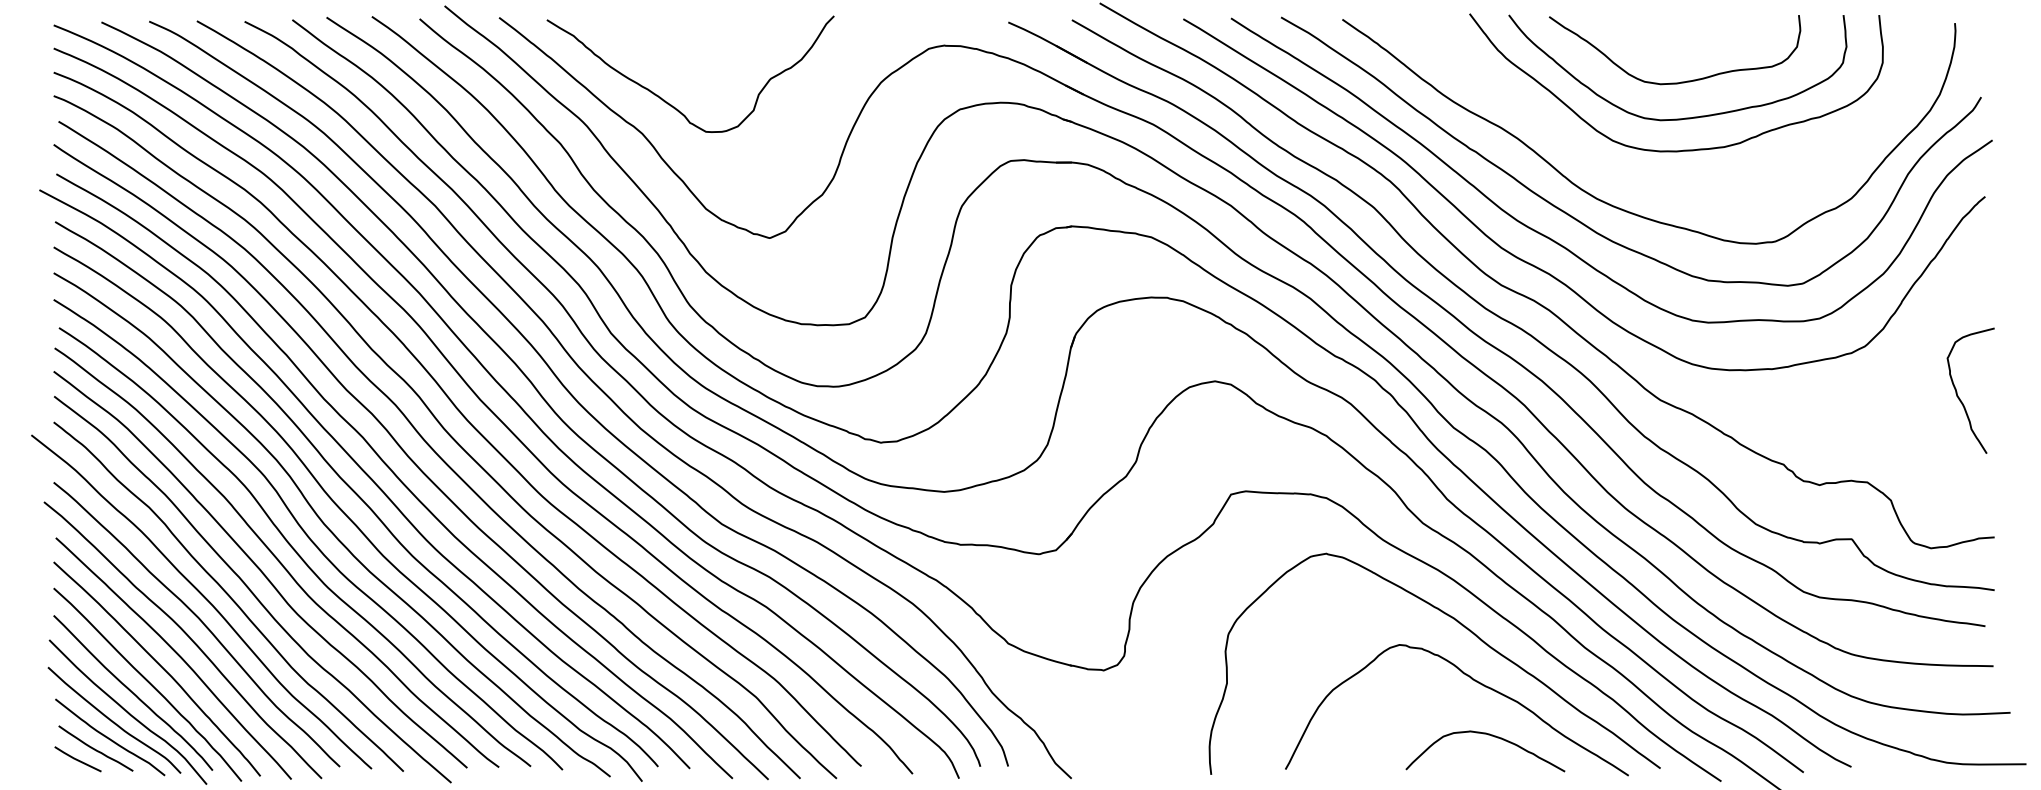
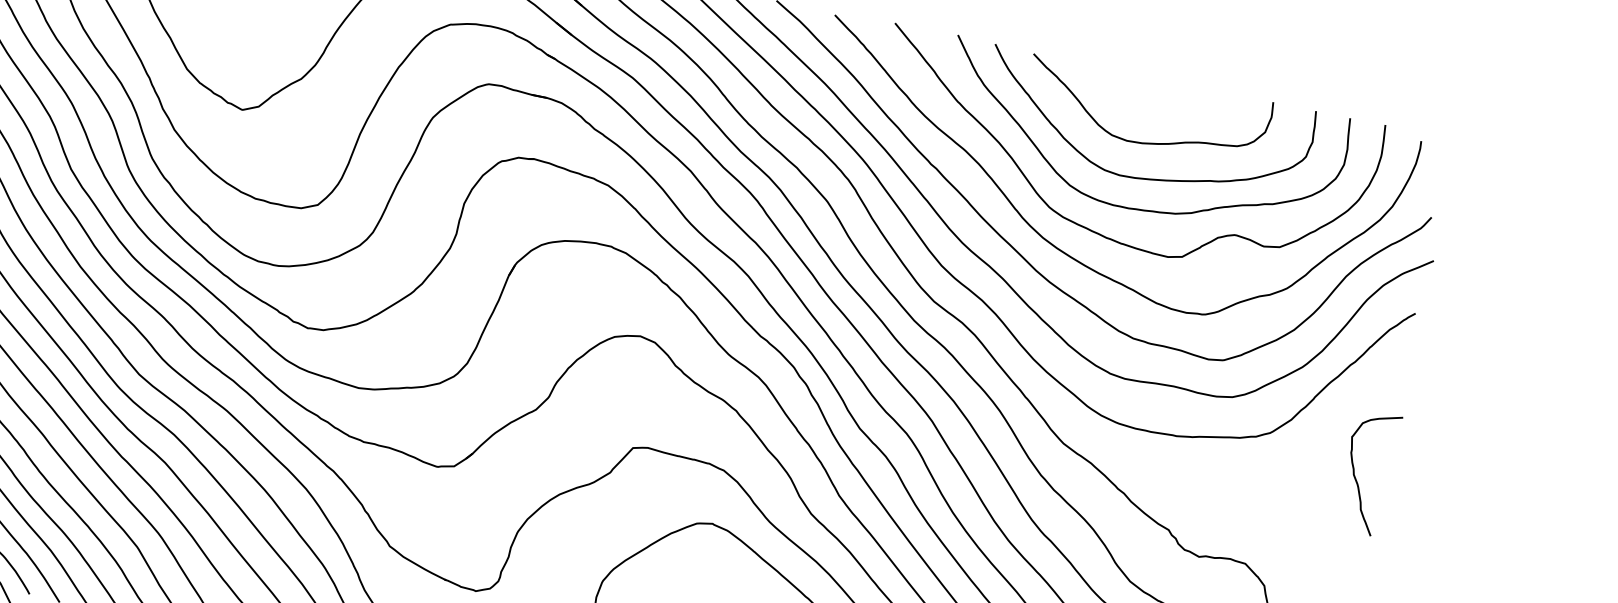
curve: (1640, 179) -> (1088, 228), added
curve: (1960, 398) -> (1356, 478), moved

